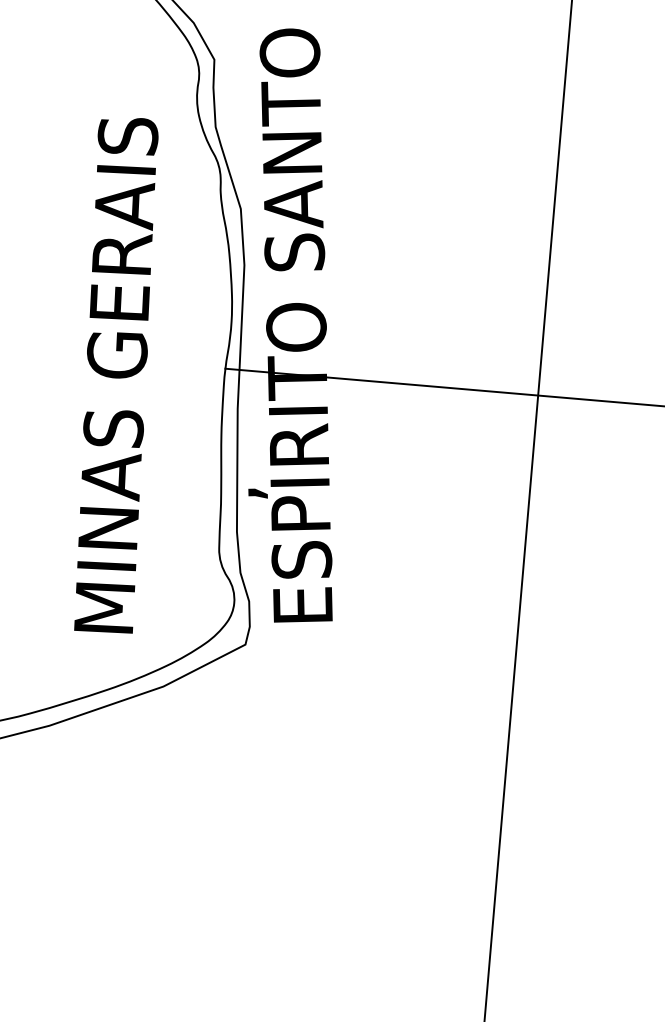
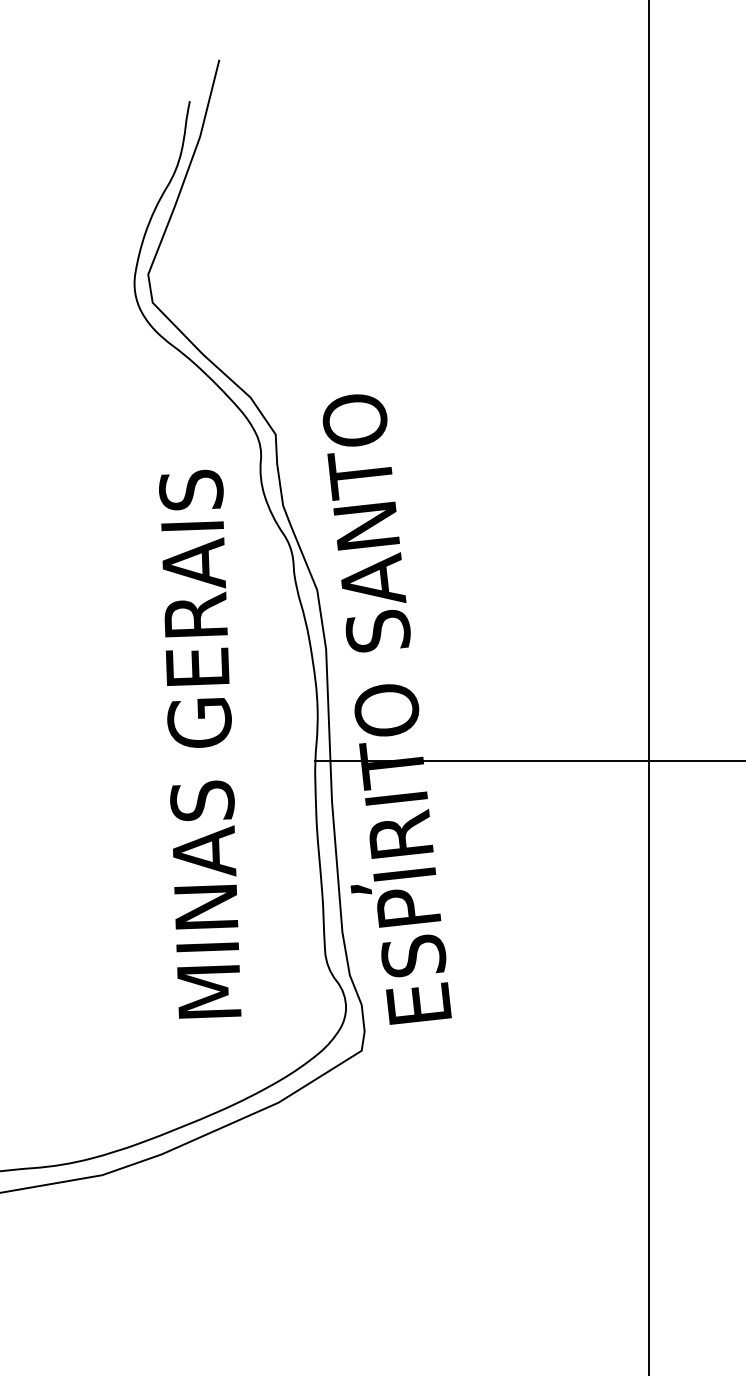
text: (116, 374) -> (200, 743), moved

